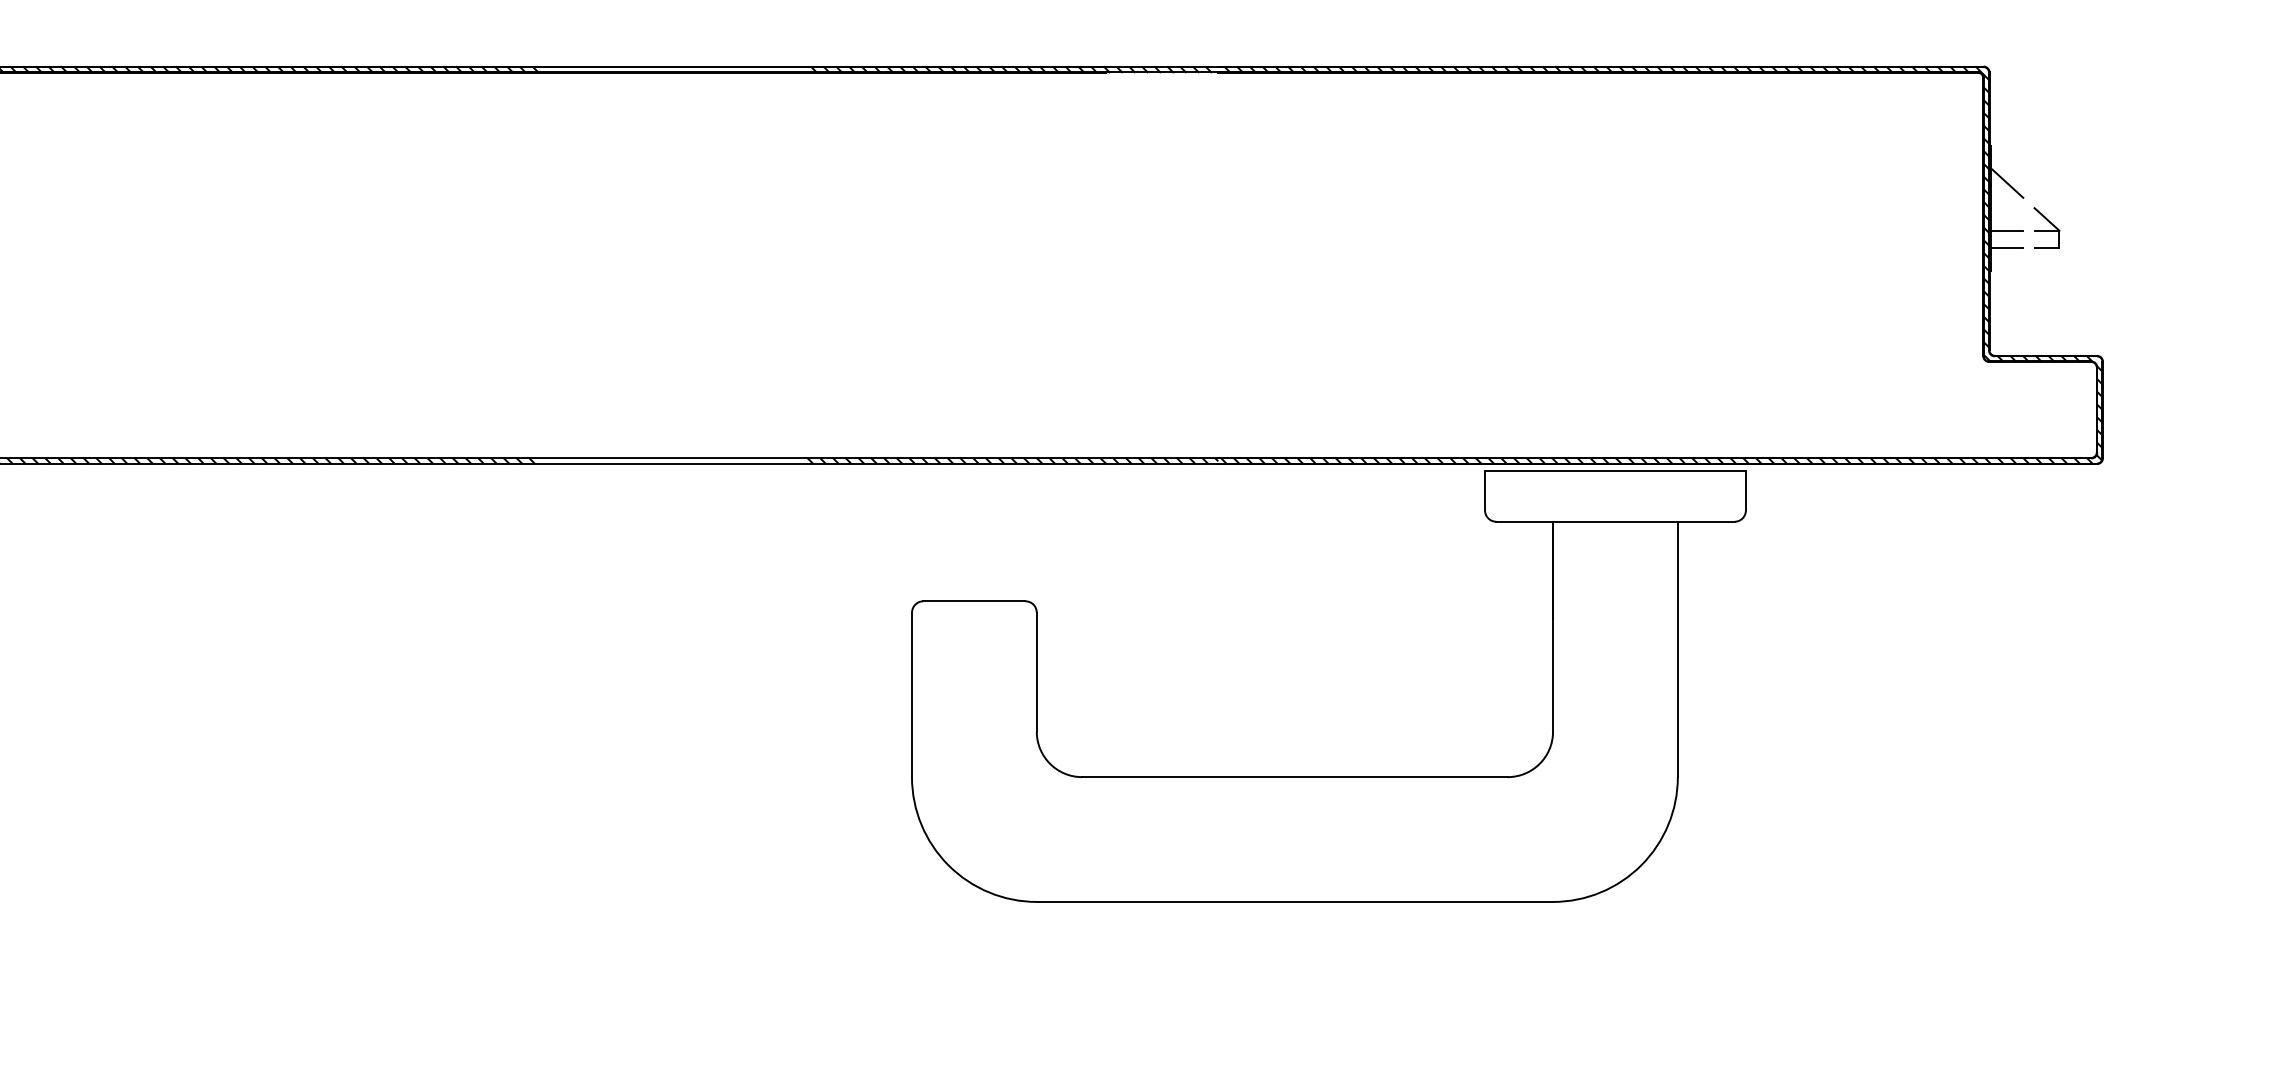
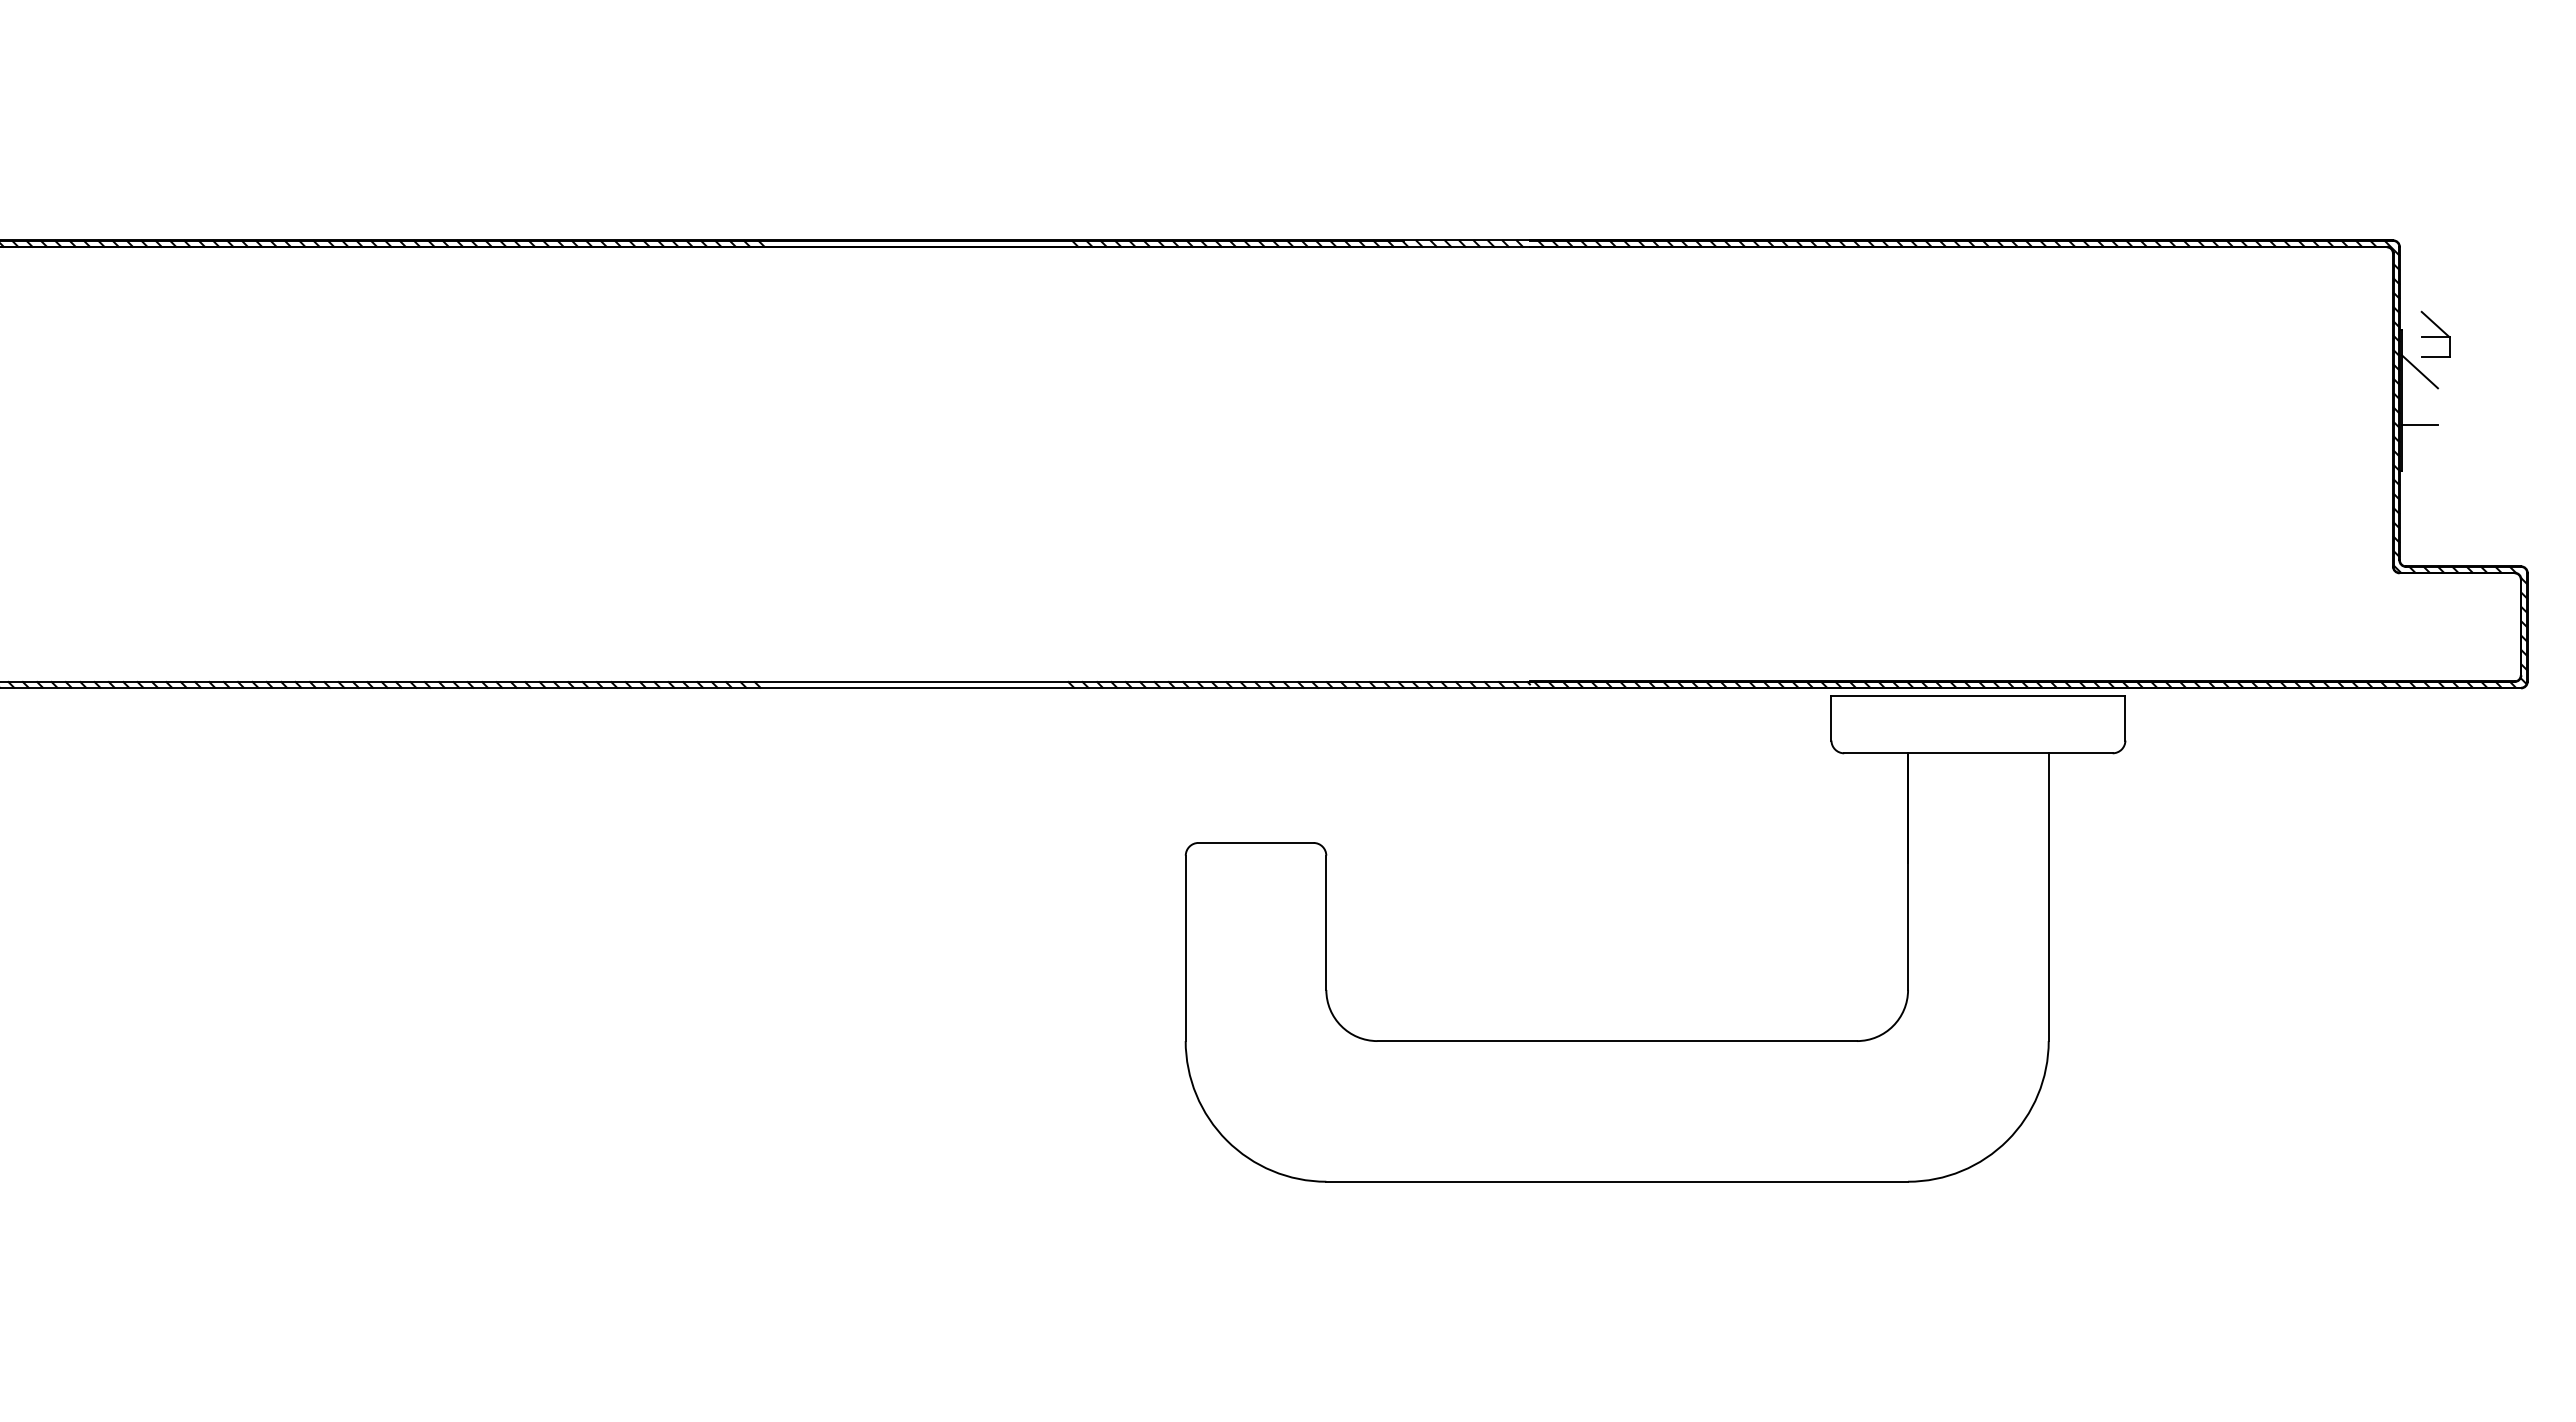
part: (2046, 227) -> (2435, 333), moved
line: (2006, 247) -> (2419, 444), removed

